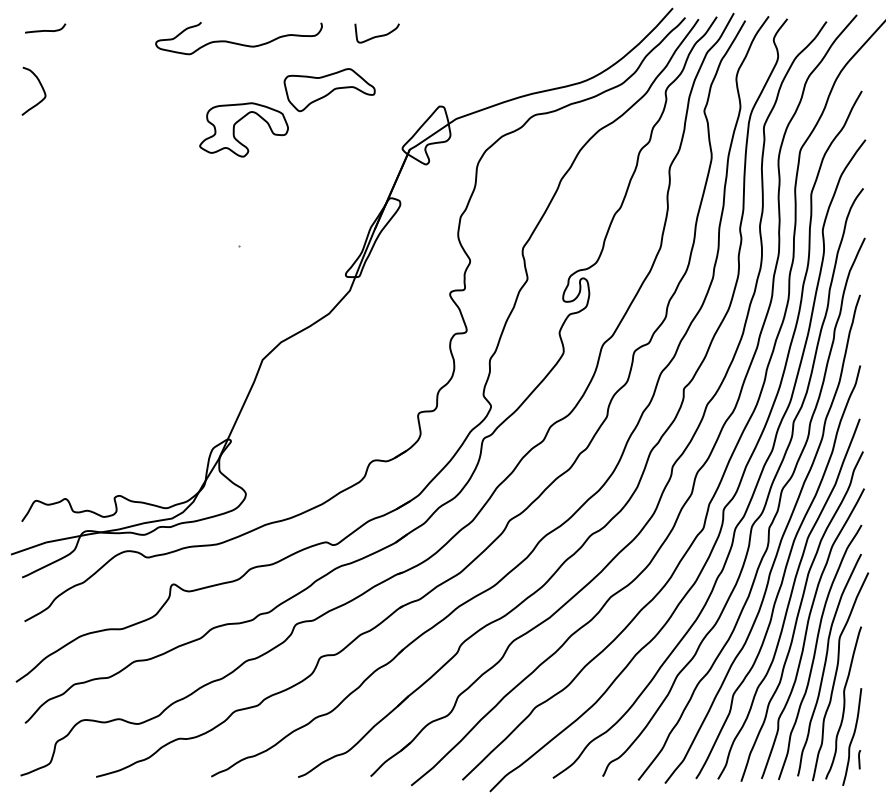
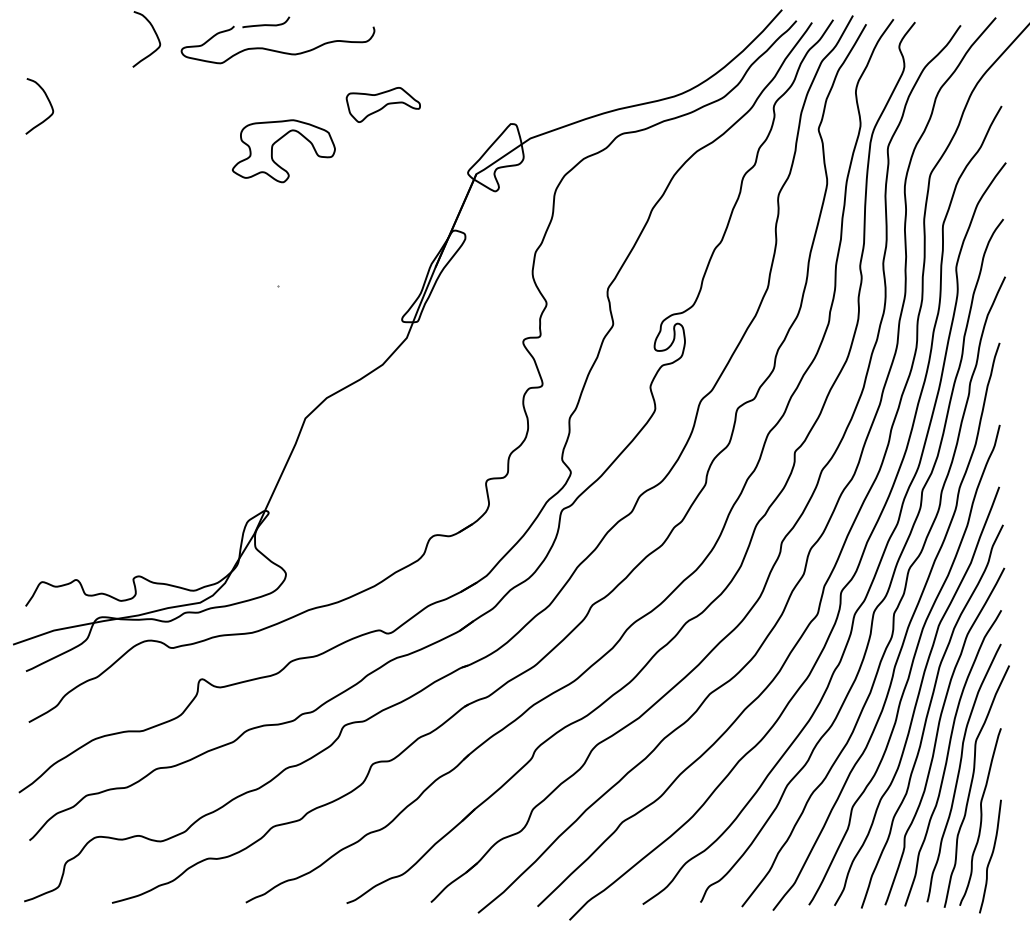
curve: (45, 30) -> (266, 24), moved
curve: (134, 32) -> (156, 37), added
curve: (378, 35) -> (439, 41), removed
part: (329, 89) -> (383, 104), size x0.7
line: (859, 759) -> (998, 882), removed

